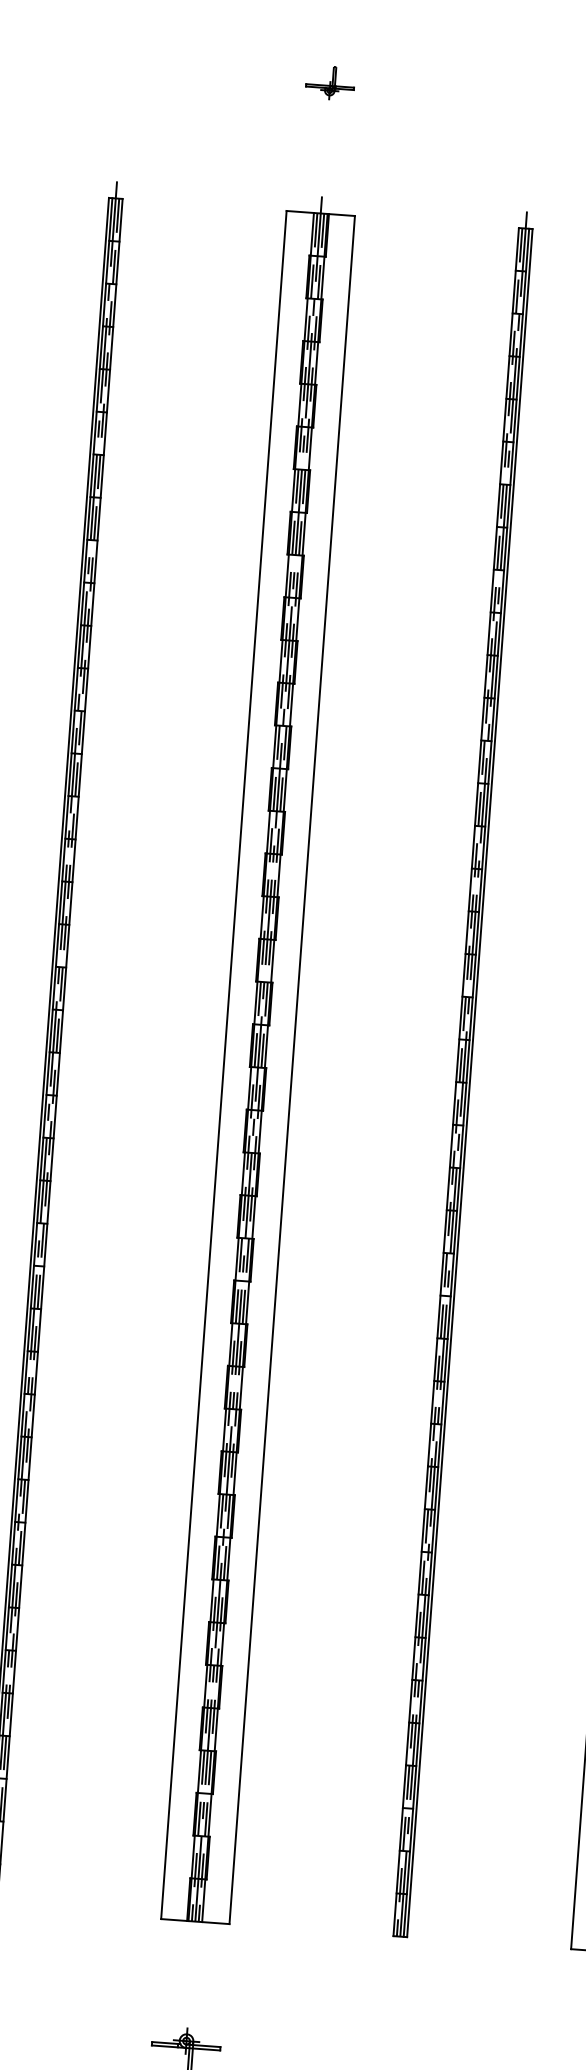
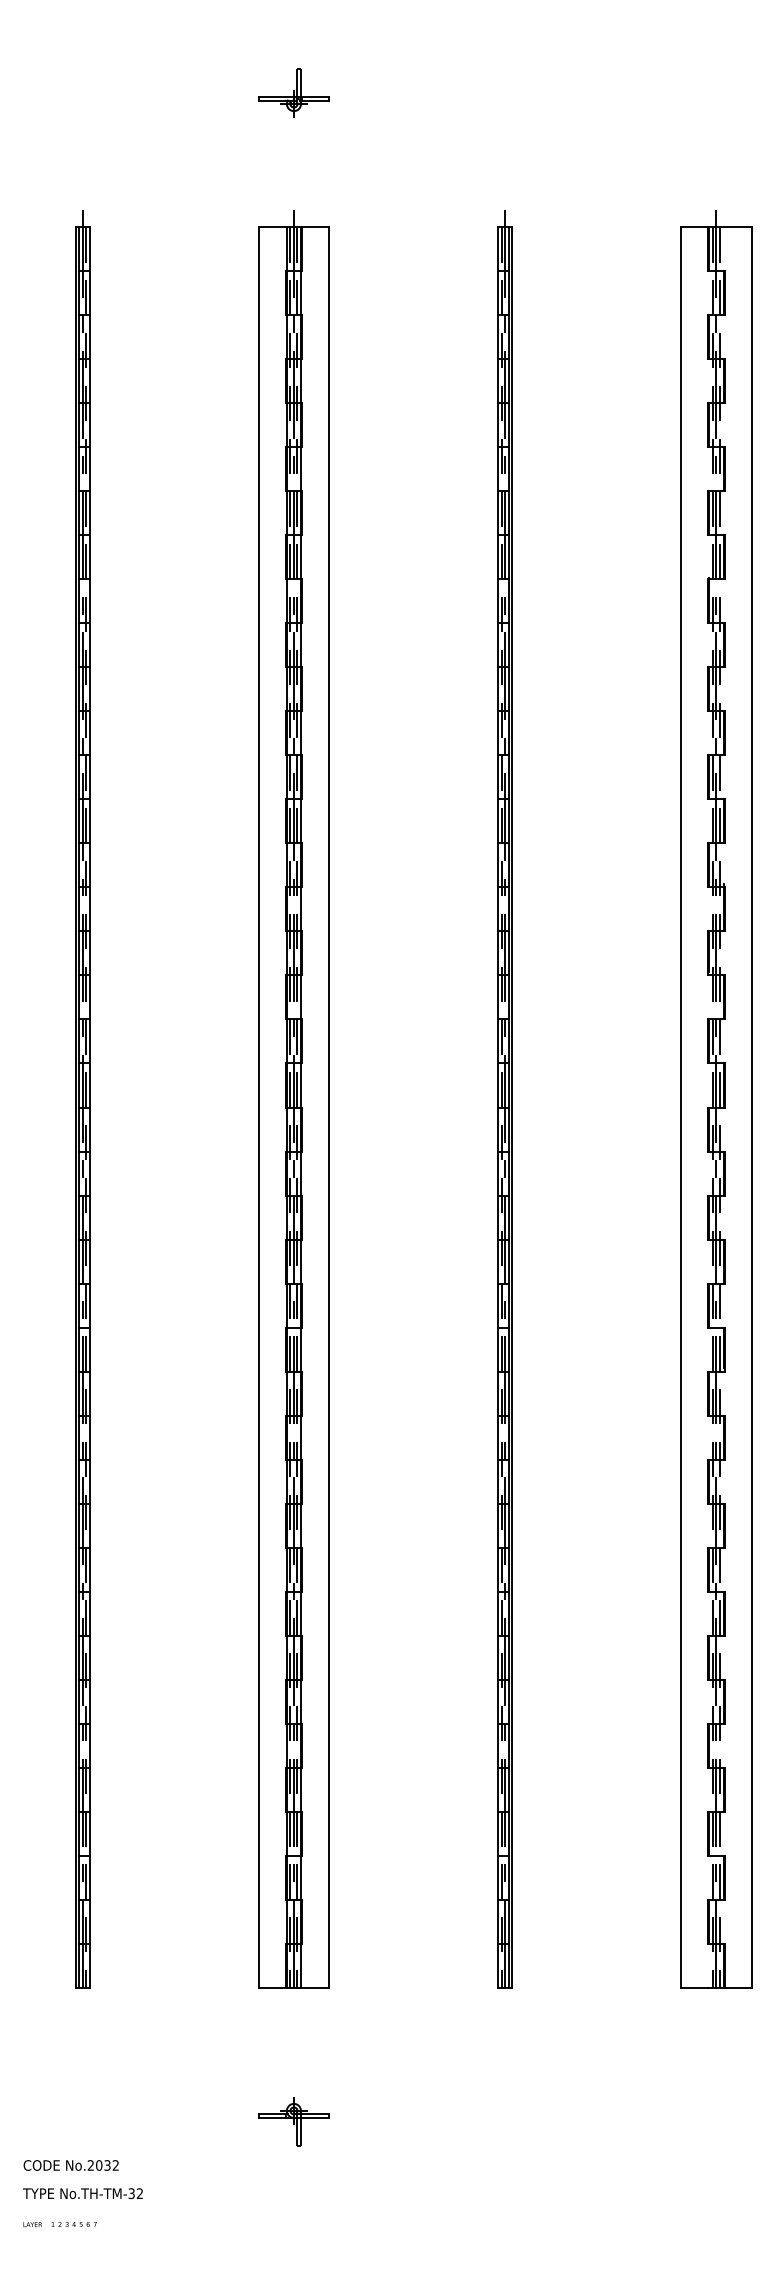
part: (329, 82) -> (293, 92), size x1.43

